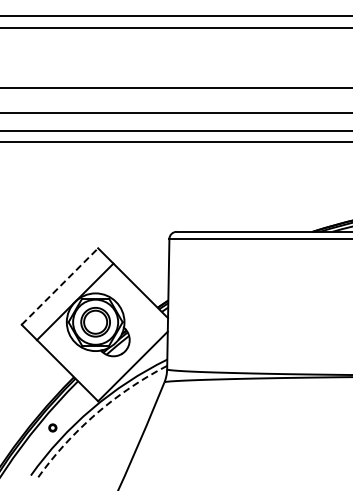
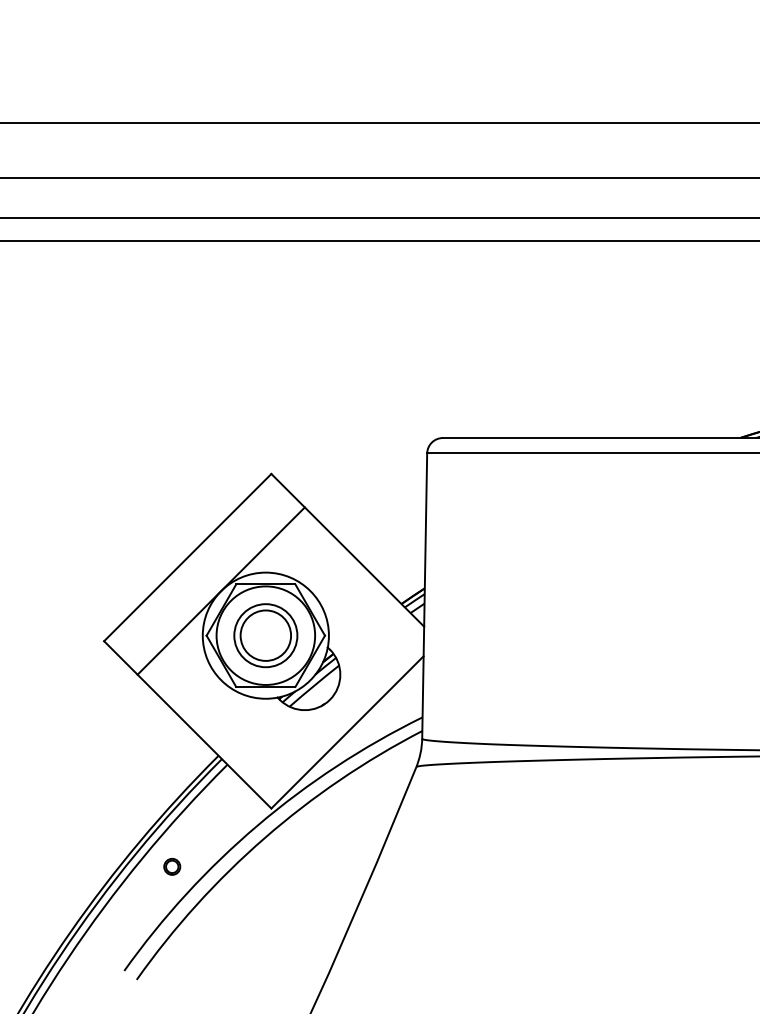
line: (60, 286) -> (188, 557), dashed -> solid
arc: (95, 414) -> (265, 837), dashed -> solid

